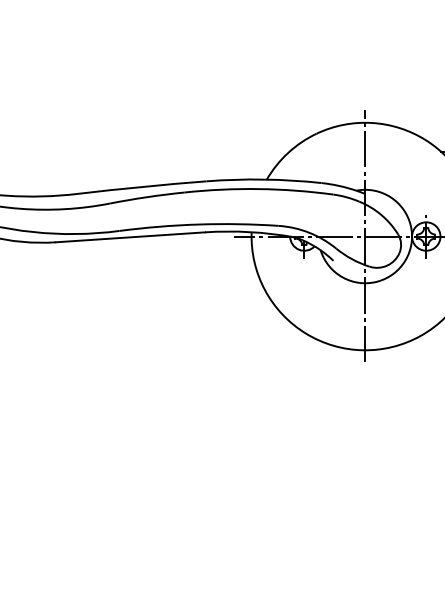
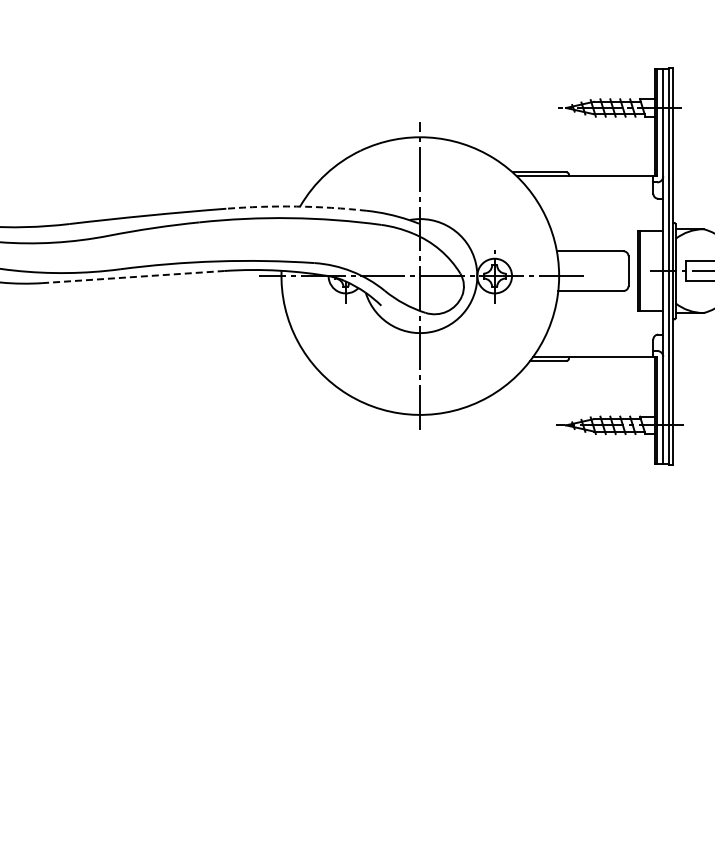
arc: (263, 179) -> (296, 206), solid -> dashed
line: (130, 237) -> (133, 277), solid -> dashed

